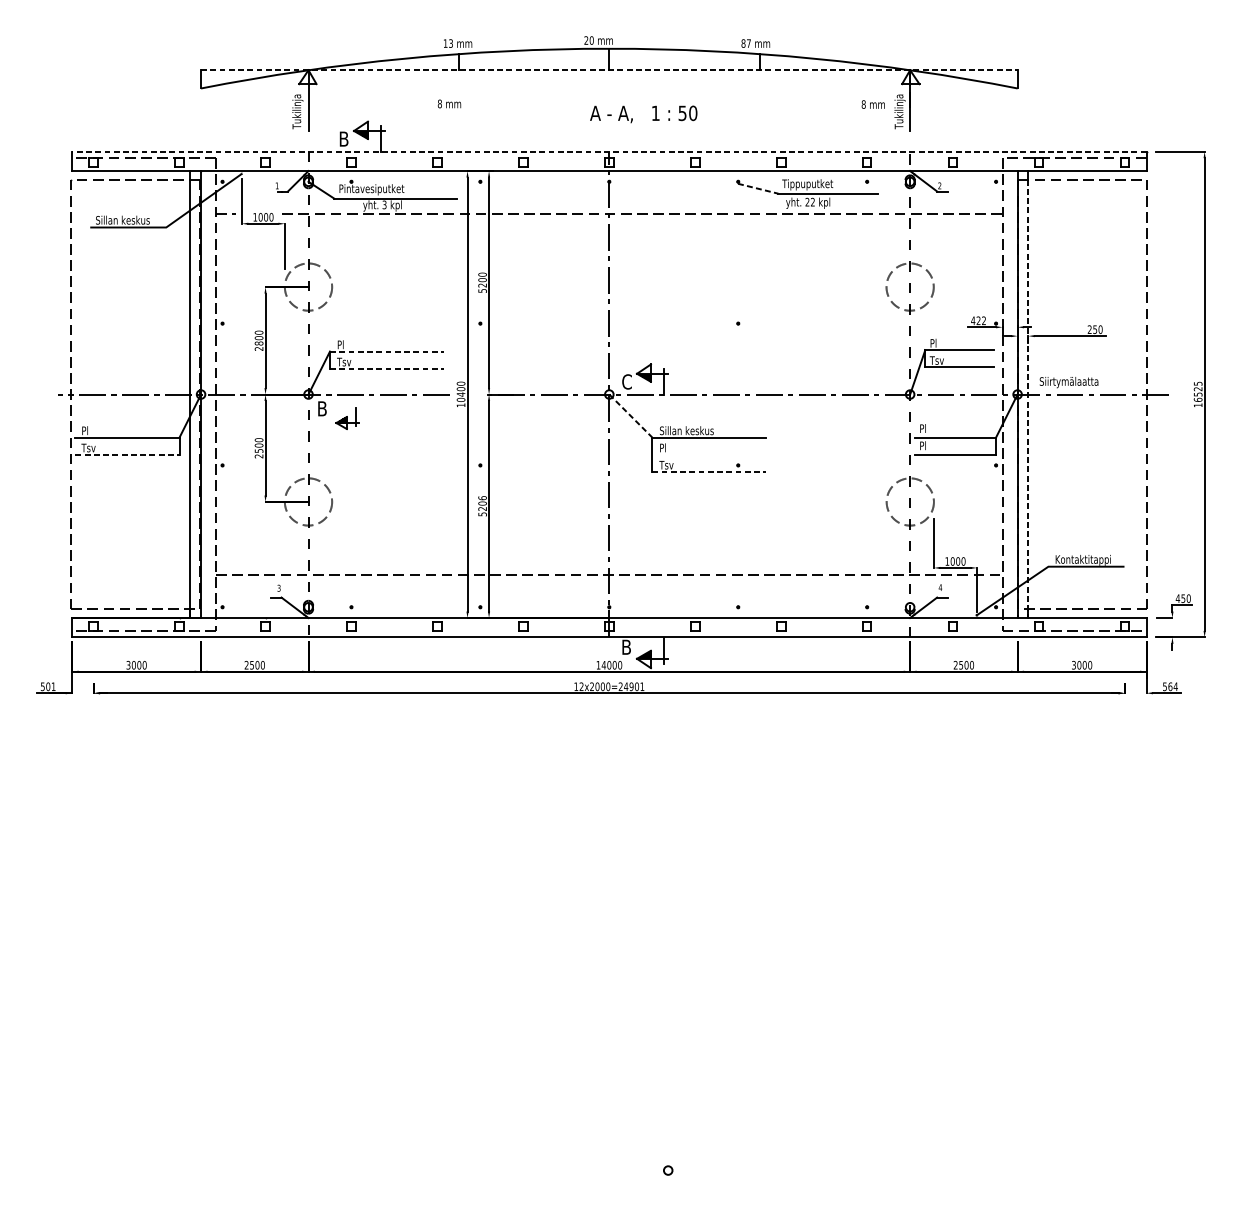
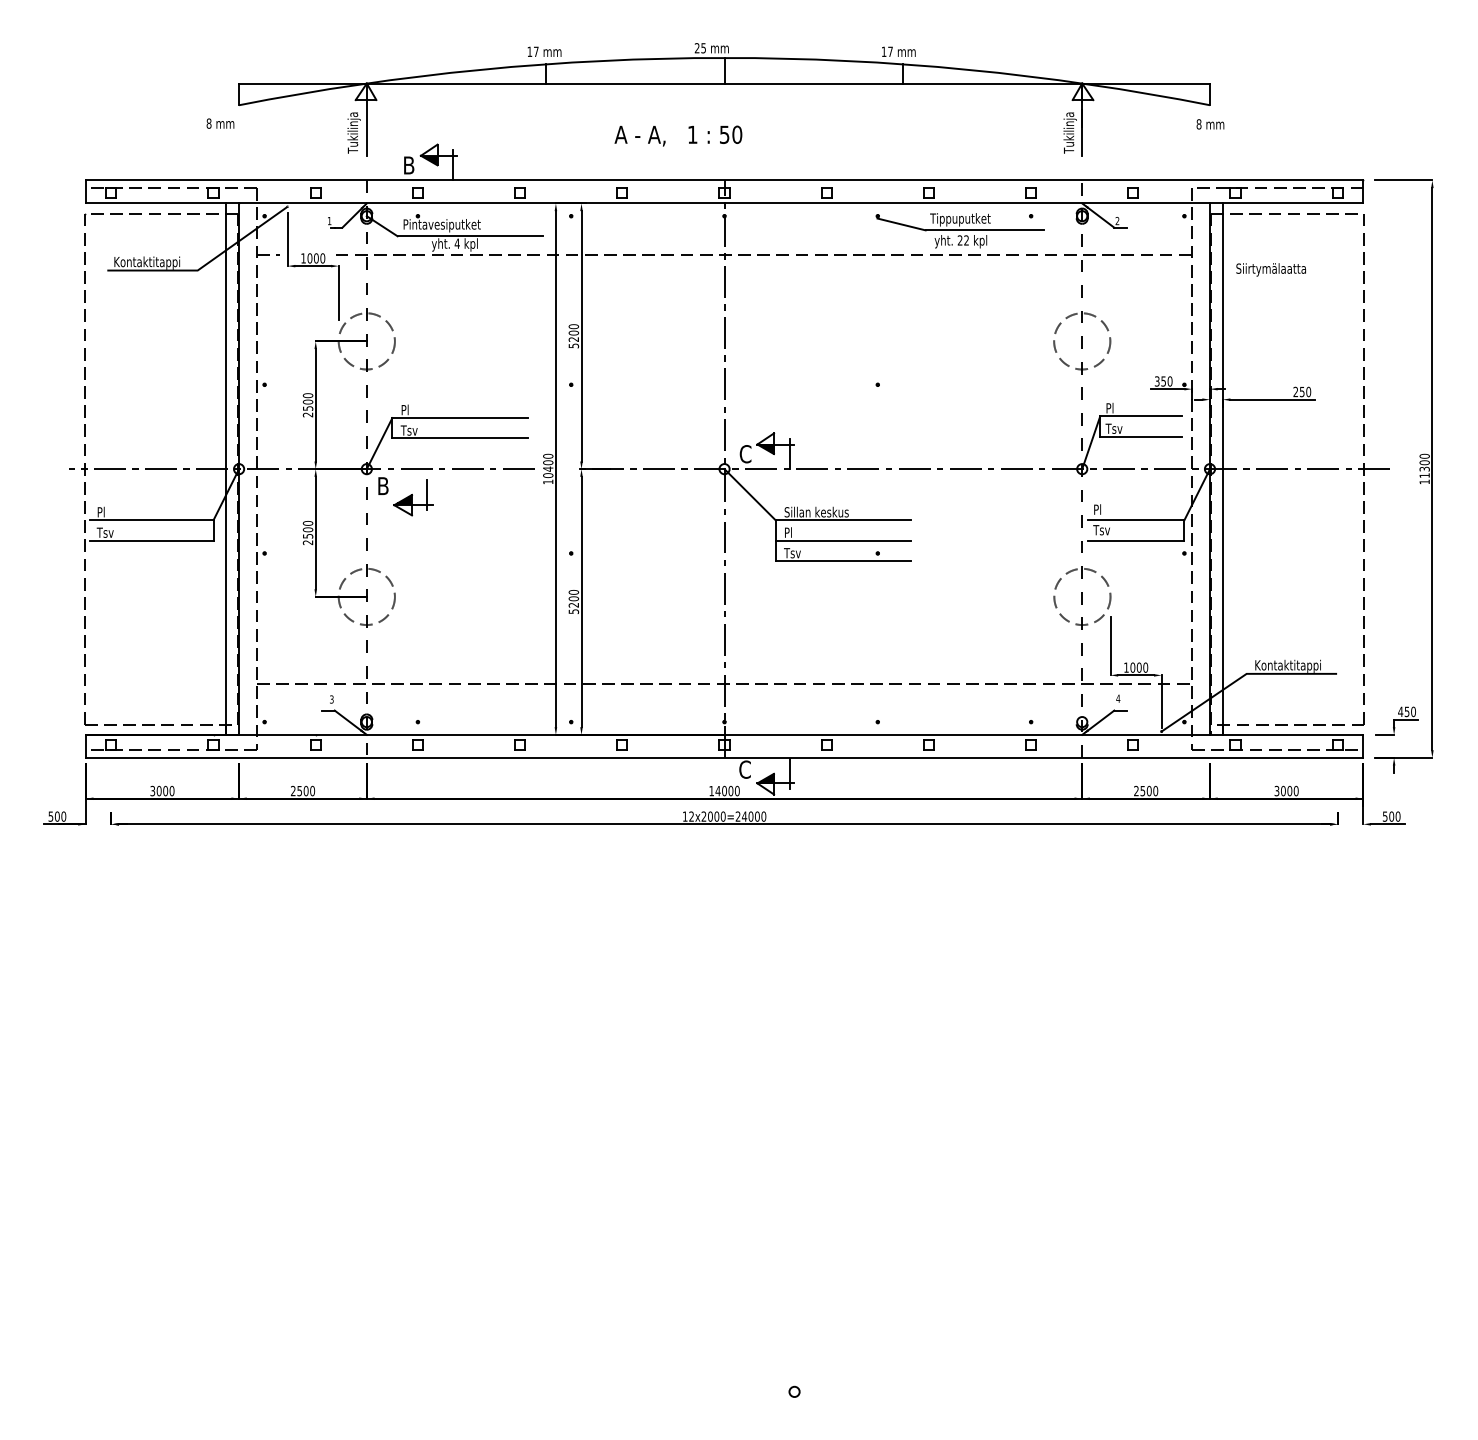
text: (591, 40) -> (703, 48), 20 -> 25
text: (451, 43) -> (536, 51), 13 -> 17
text: (743, 43) -> (883, 51), 87 -> 17
line: (610, 70) -> (725, 83), dashed -> solid
text: (449, 103) -> (220, 123), moved
text: (873, 104) -> (1210, 124), moved
text: (643, 113) -> (678, 135), moved
line: (609, 151) -> (724, 180), dashed -> solid
line: (758, 188) -> (901, 224), dashed -> solid
text: (383, 204) -> (456, 243), 3 -> 4
text: (124, 220) -> (147, 262), Sillan keskus -> Kontaktitappi
text: (978, 320) -> (1163, 381), 422 -> 350
text: (258, 343) -> (307, 408), 2800 -> 2500
line: (387, 351) -> (460, 418), dashed -> solid
line: (387, 368) -> (460, 438), dashed -> solid
text: (1068, 382) -> (1270, 269), moved
text: (1198, 391) -> (1424, 465), 16525 -> 11300
line: (1028, 399) -> (1222, 474), dashed -> solid
line: (631, 416) -> (750, 495), dashed -> solid
part: (347, 418) -> (413, 497), size x1.43
text: (926, 445) -> (1101, 529), Pl -> Tsv
line: (127, 454) -> (151, 540), dashed -> solid
line: (709, 454) -> (843, 540), added
line: (709, 472) -> (843, 561), dashed -> solid
text: (482, 497) -> (573, 591), 5206 -> 5200
text: (626, 647) -> (744, 769), B -> C
text: (53, 686) -> (63, 816), 501 -> 500
text: (637, 686) -> (757, 816), 12x2000=24901 -> 12x2000=24000
text: (1172, 686) -> (1394, 816), 564 -> 500

